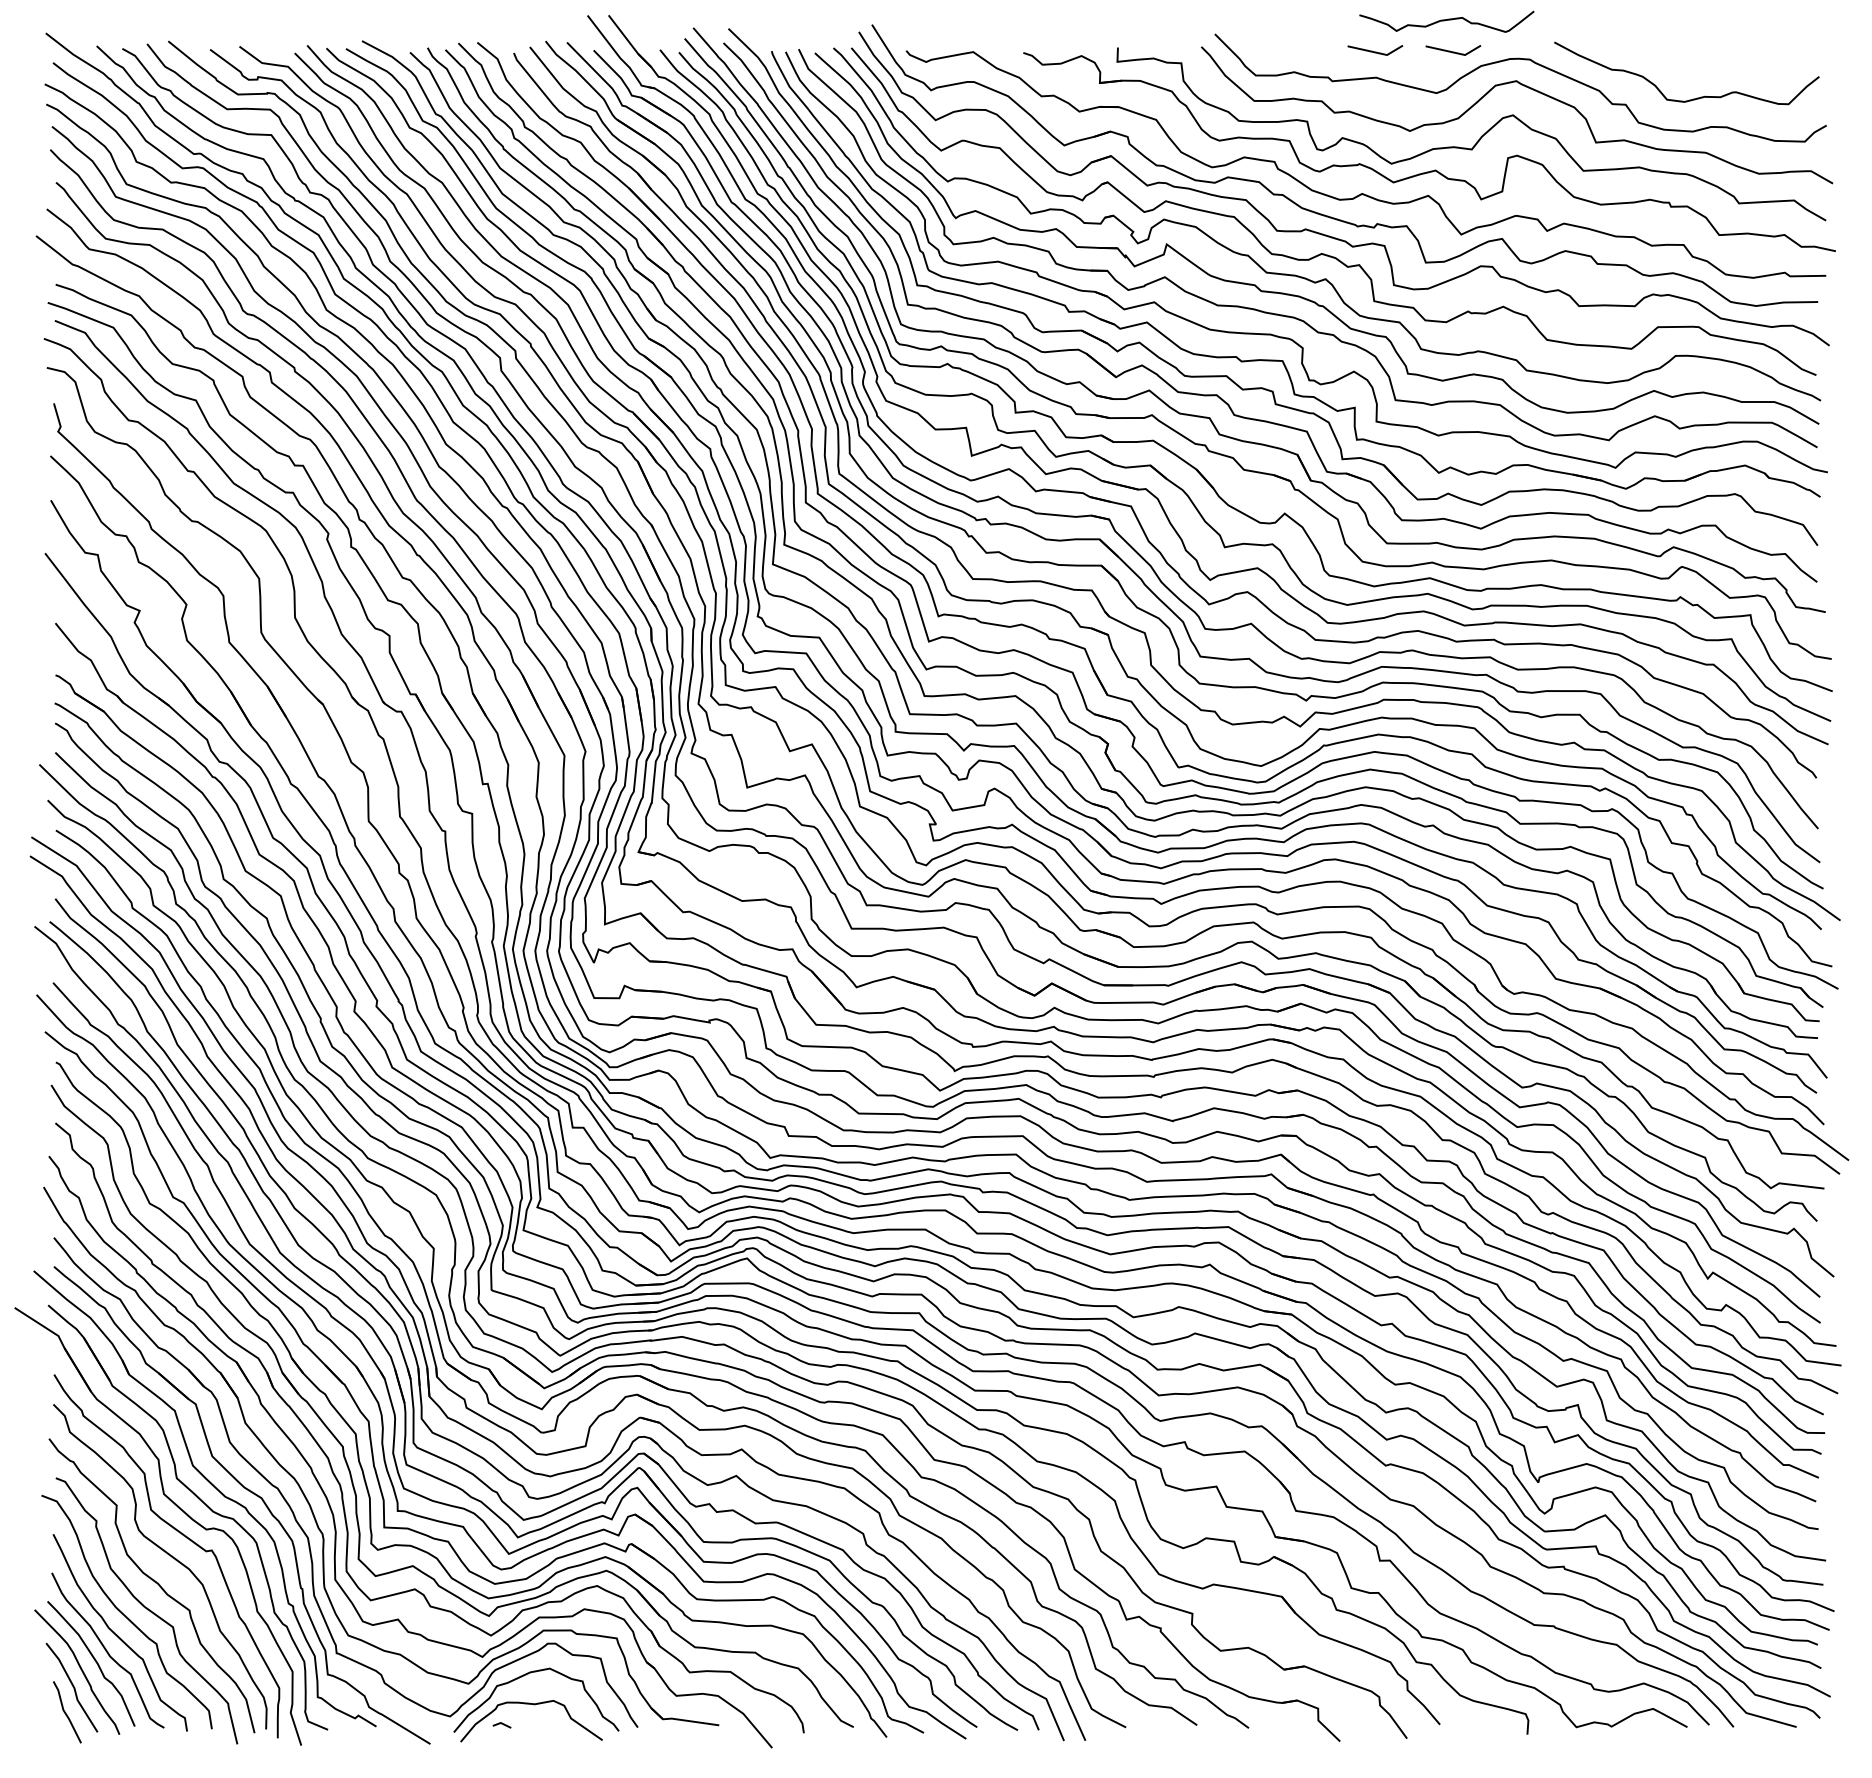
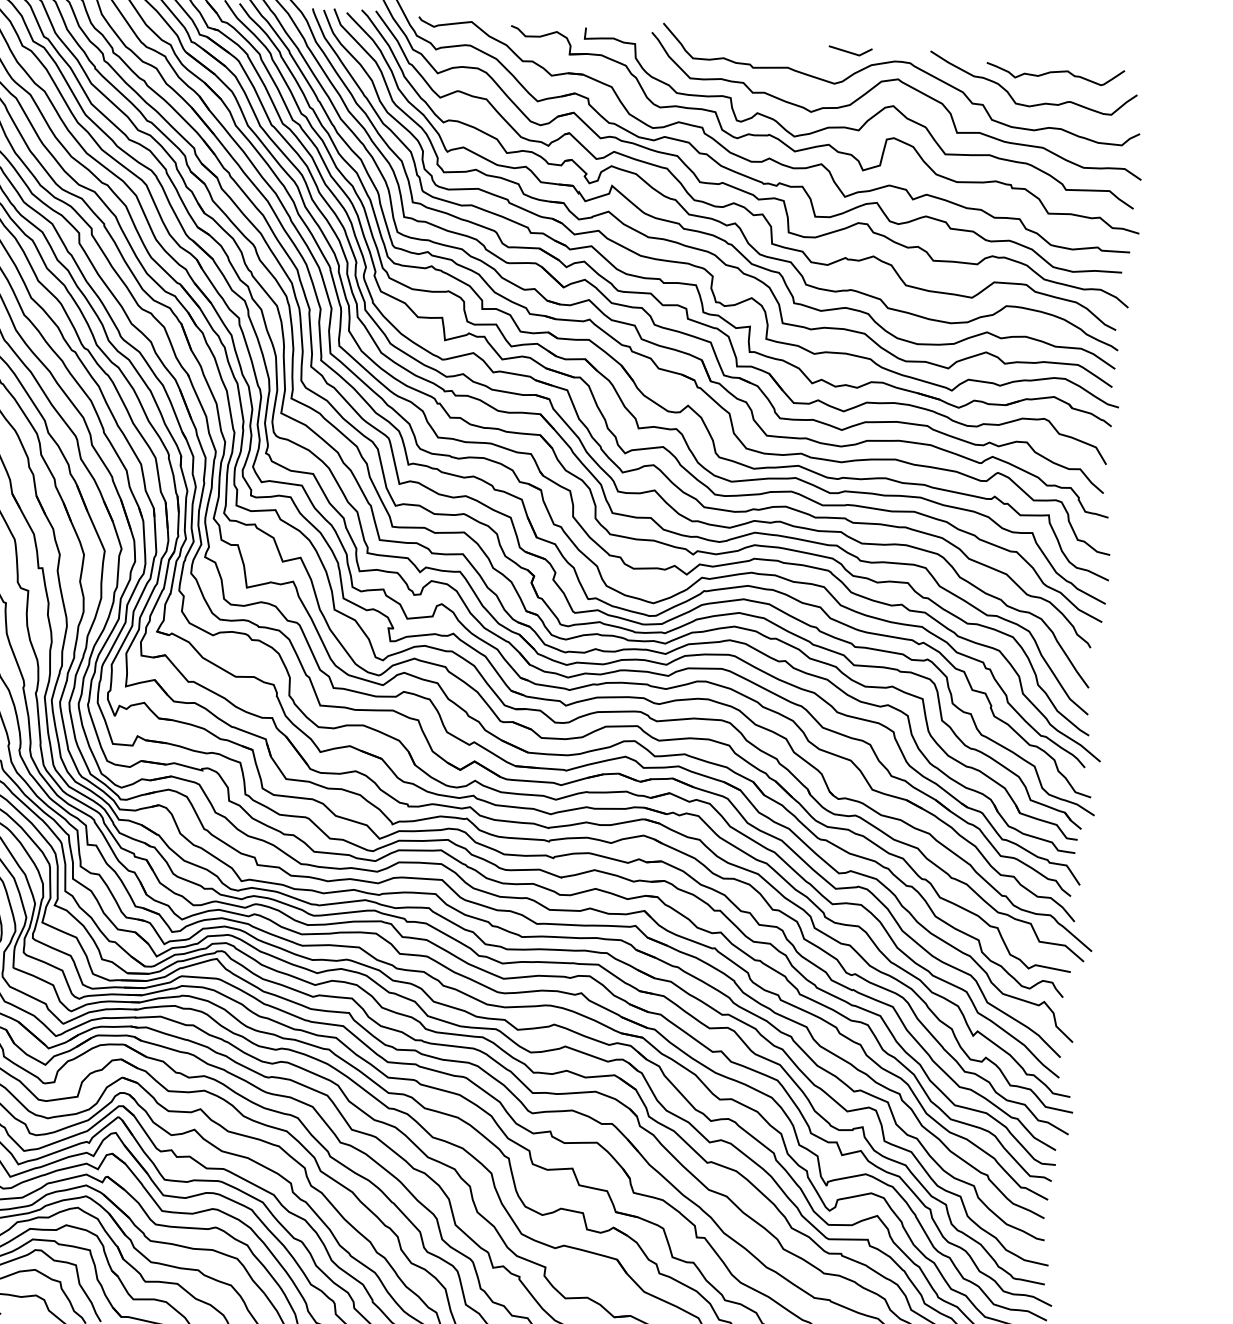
curve: (1446, 20) -> (1055, 72), moved
line: (1375, 51) -> (788, 47), removed

